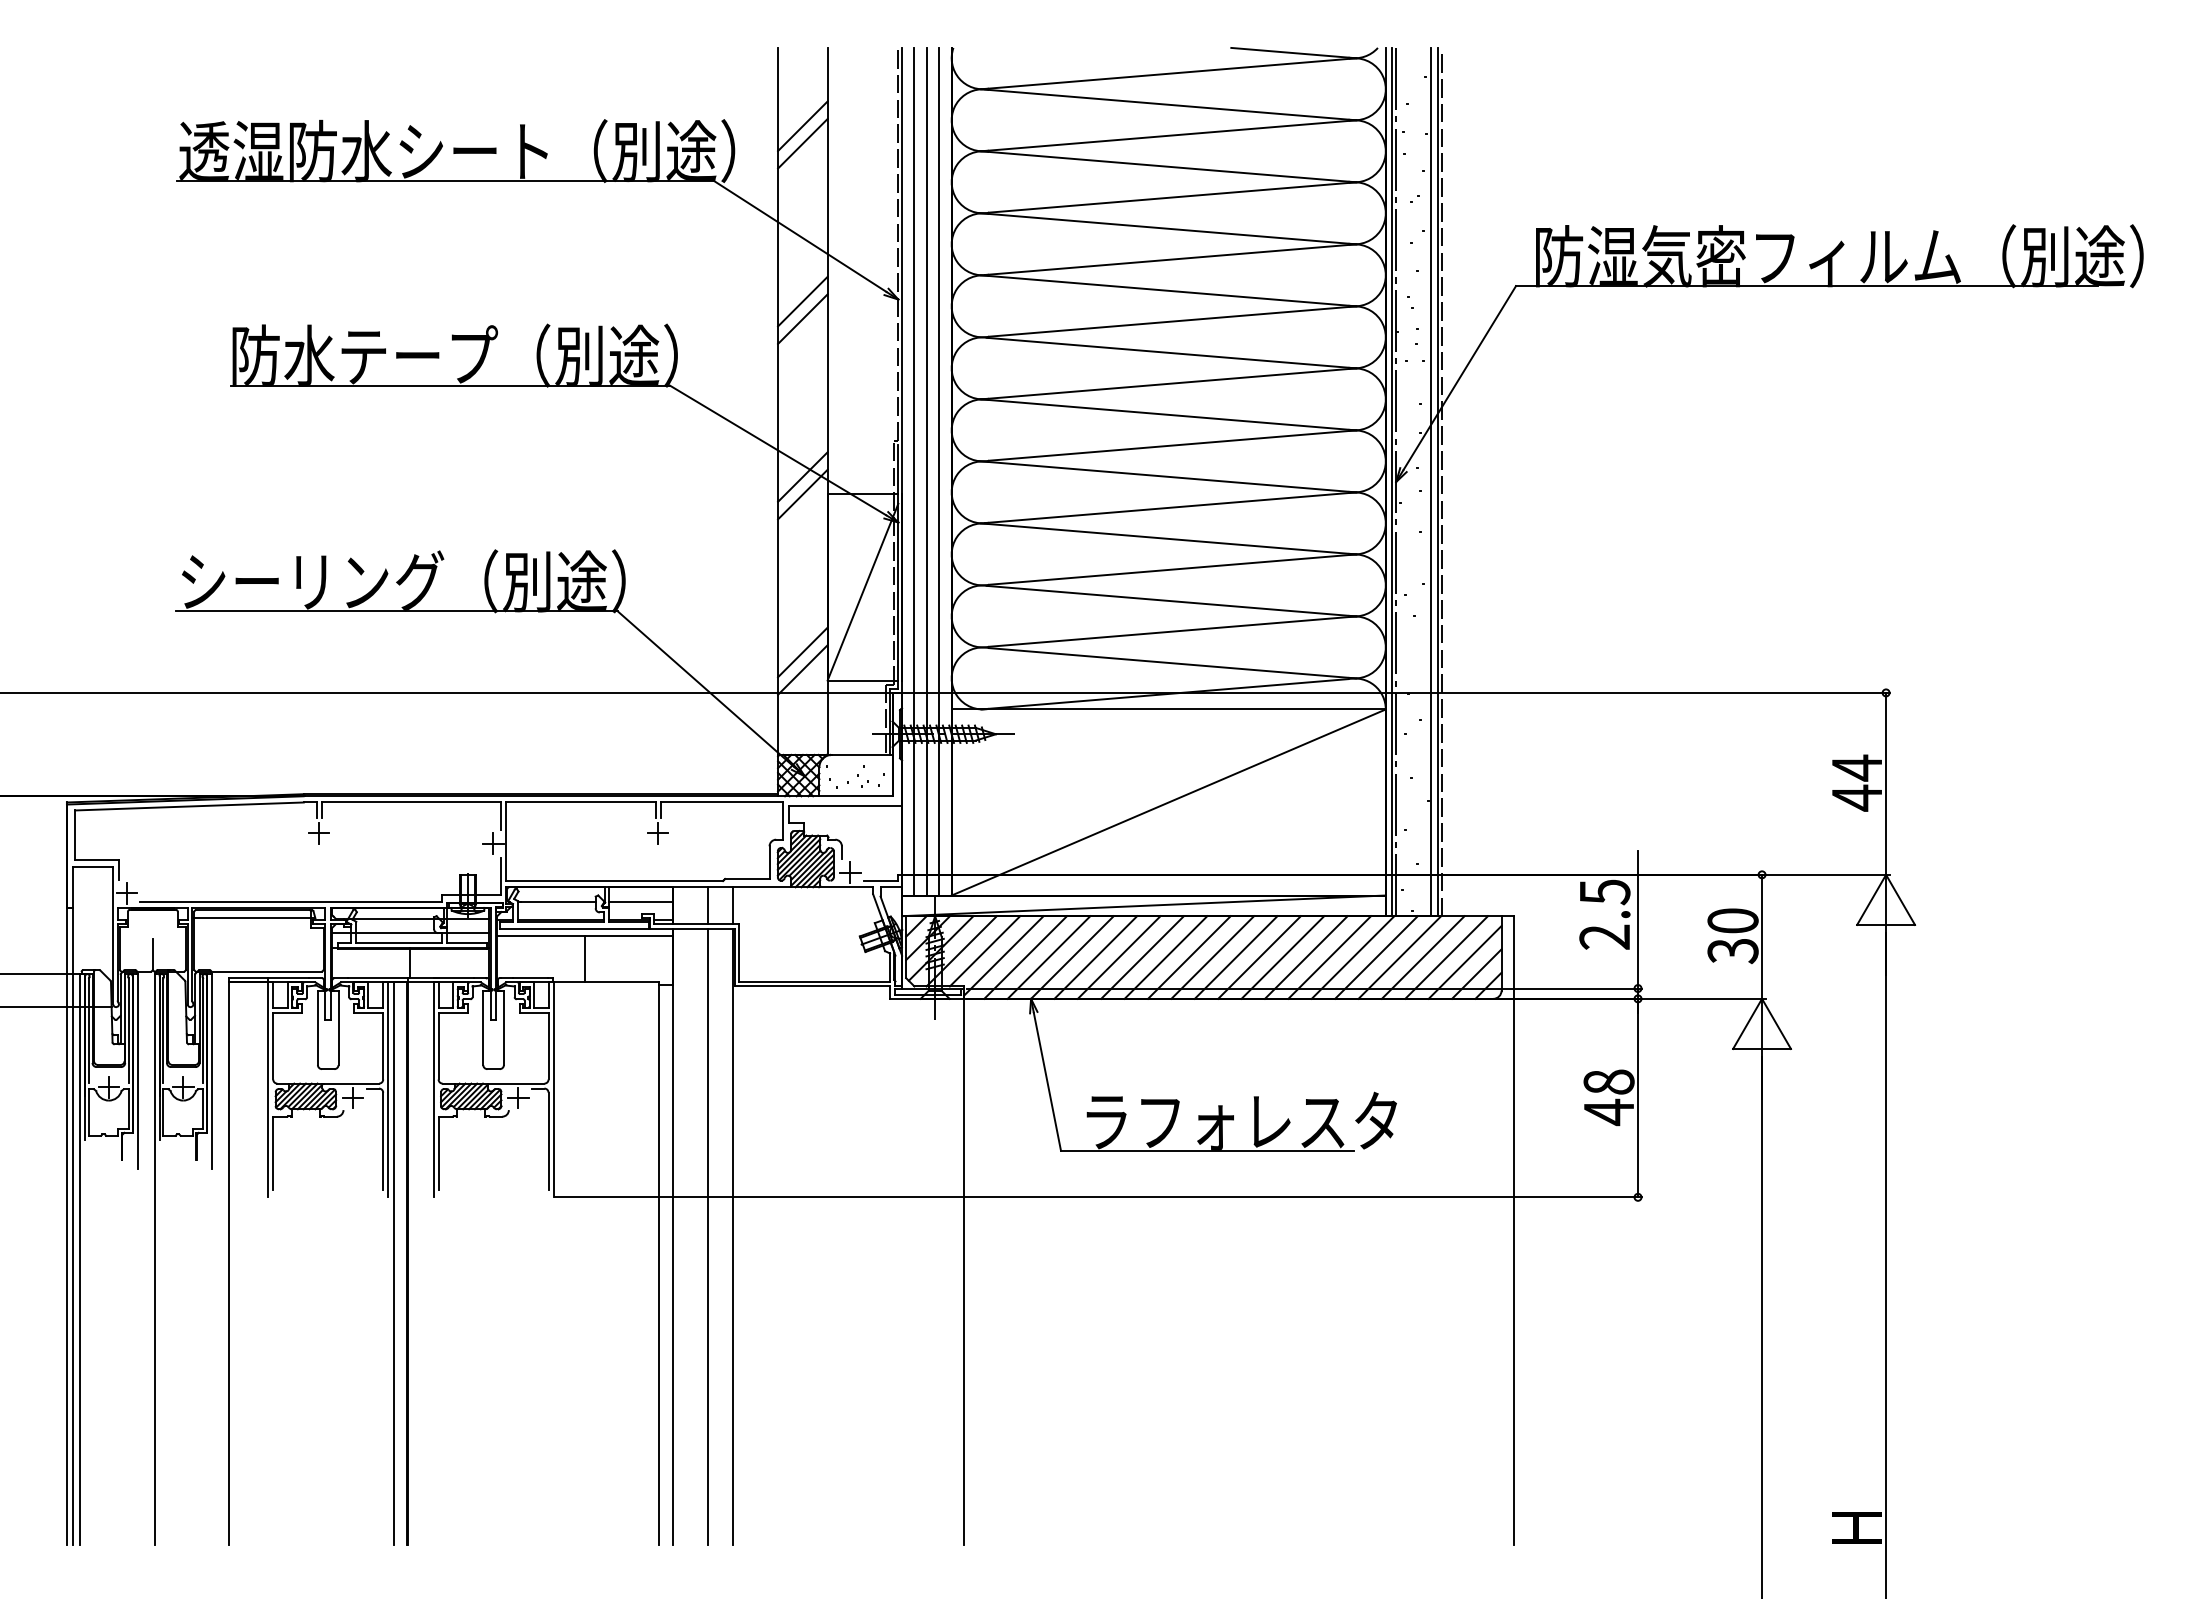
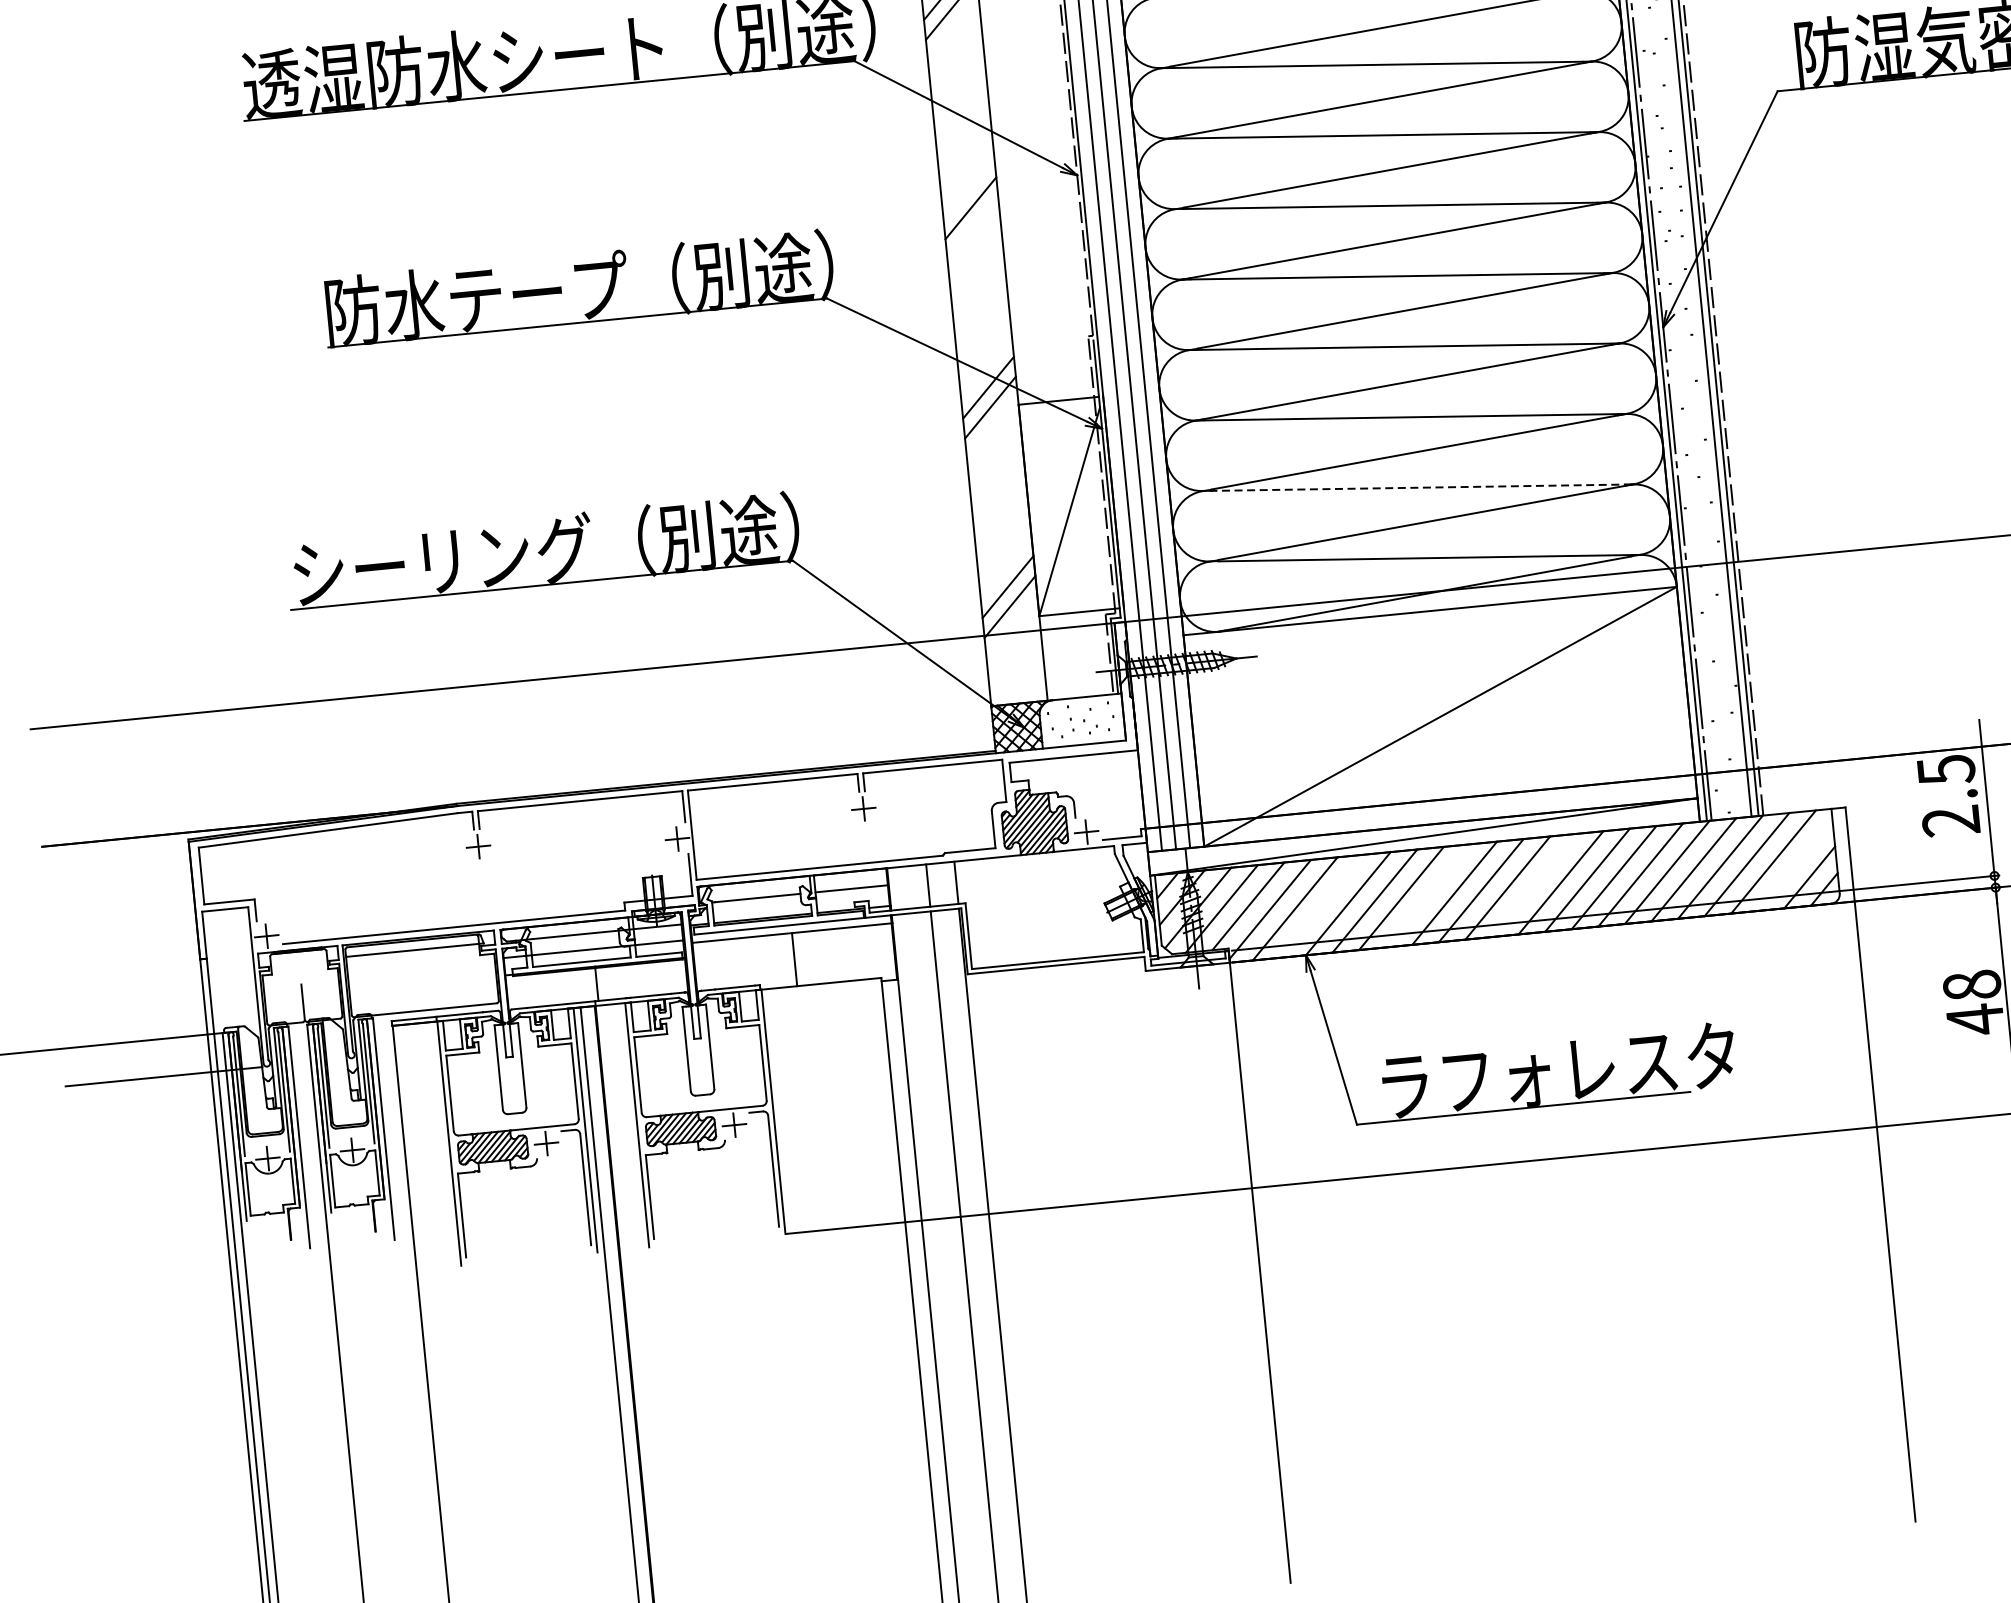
line: (802, 301) -> (968, 188), removed
line: (1171, 601) -> (1421, 488), solid -> dashed
line: (1048, 957) -> (1321, 906), removed
line: (1142, 957) -> (1428, 895), removed
line: (1235, 957) -> (1533, 885), removed
line: (1464, 961) -> (1794, 864), removed

